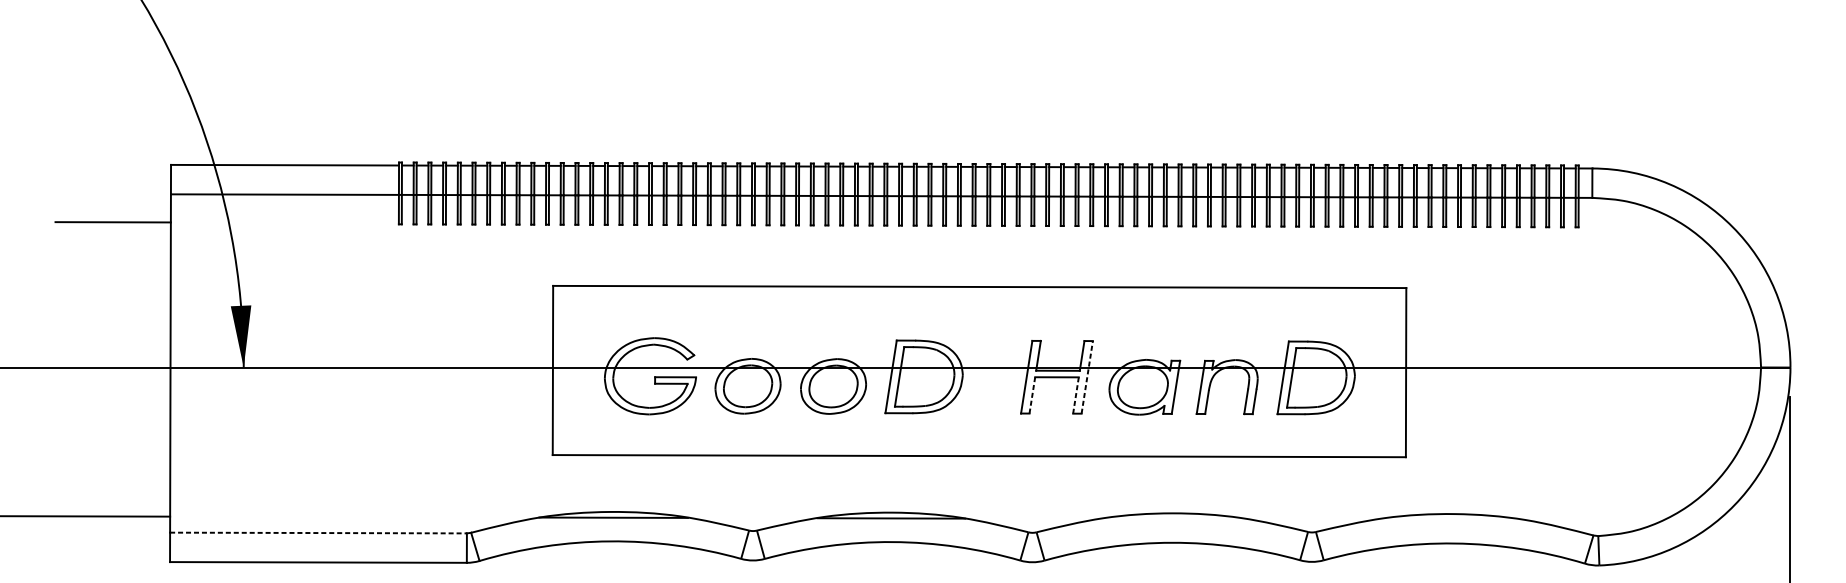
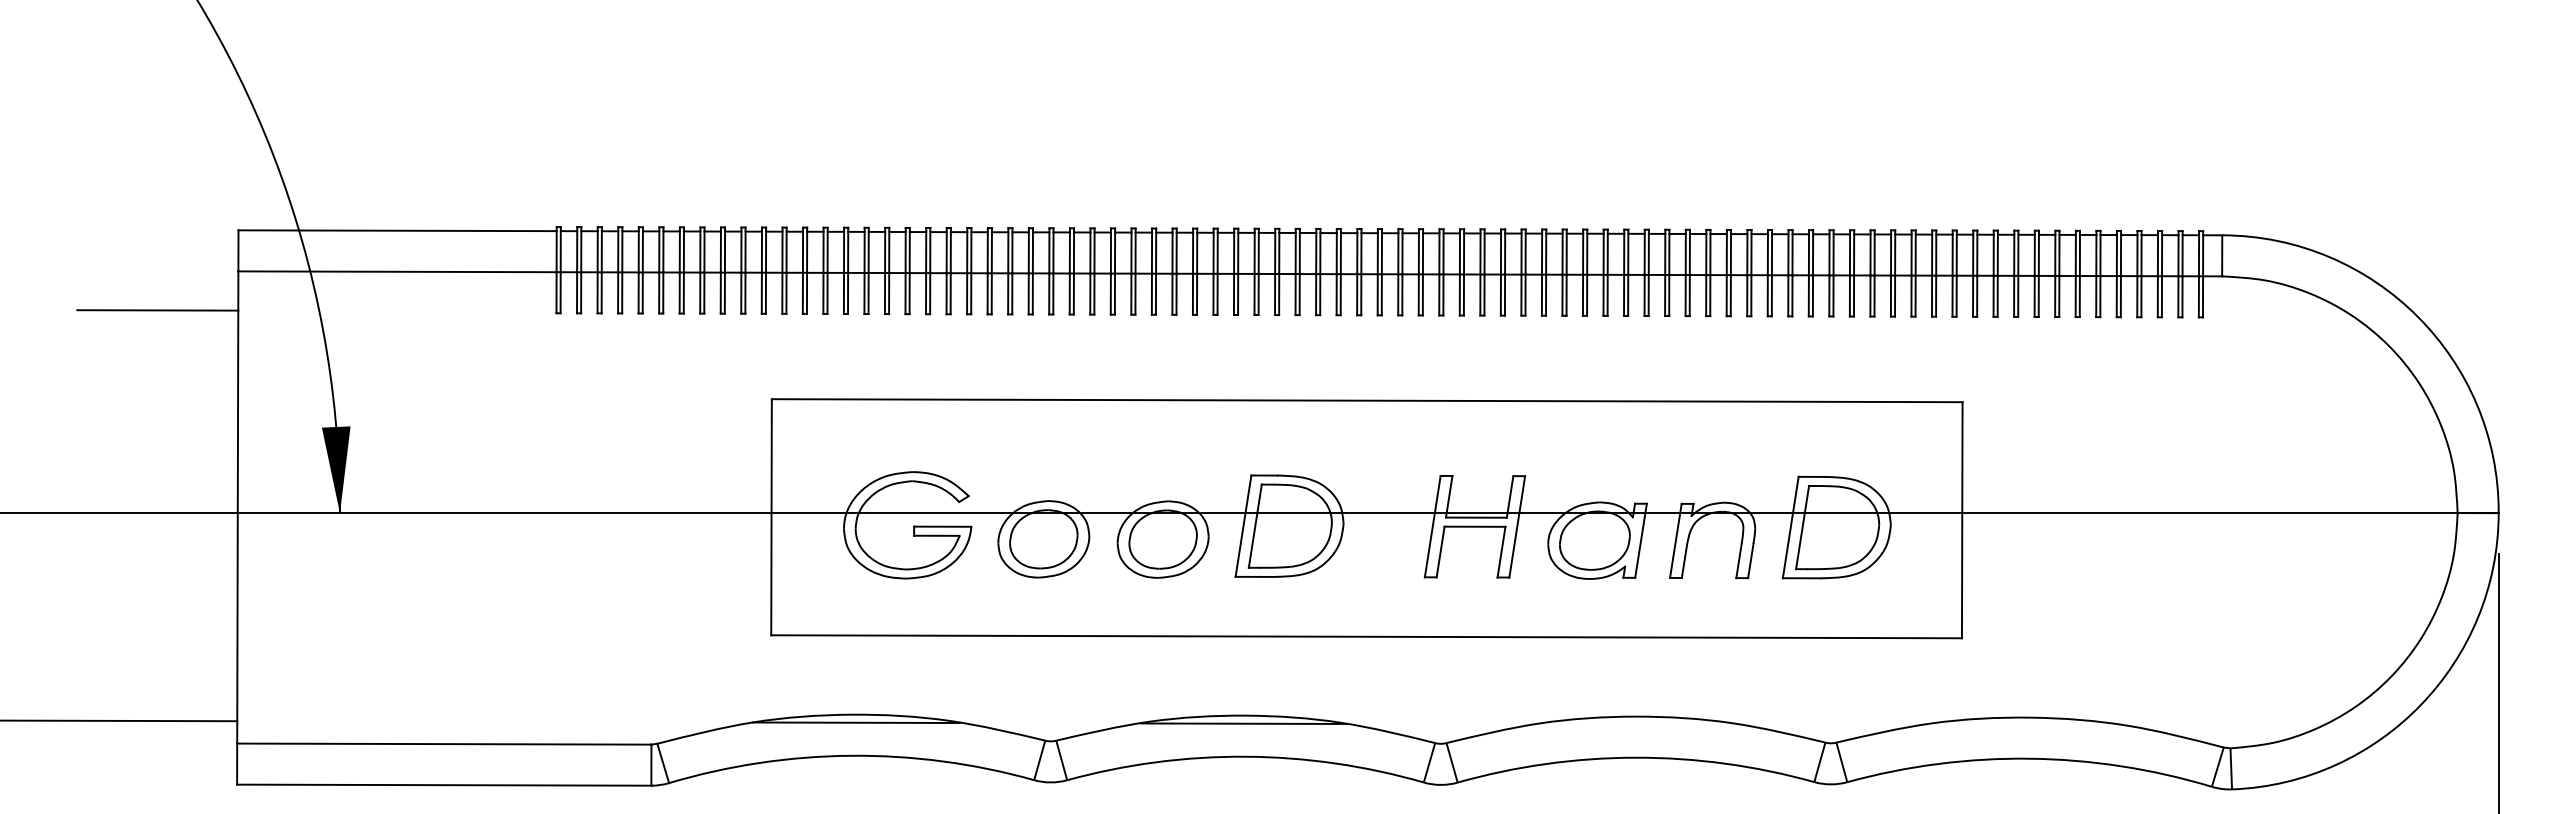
line: (1087, 377) -> (1517, 526), dashed -> solid
line: (1032, 395) -> (1440, 552), dashed -> solid
line: (1075, 395) -> (1501, 552), dashed -> solid
line: (318, 533) -> (444, 744), dashed -> solid

